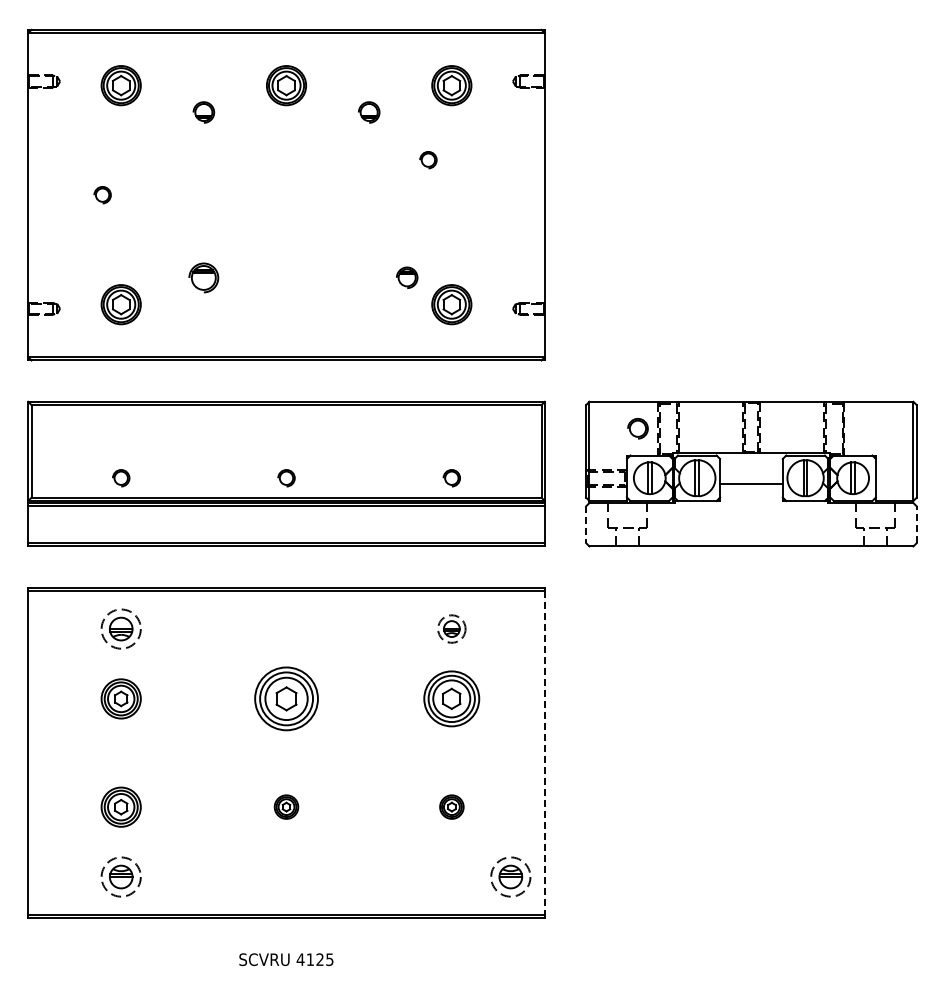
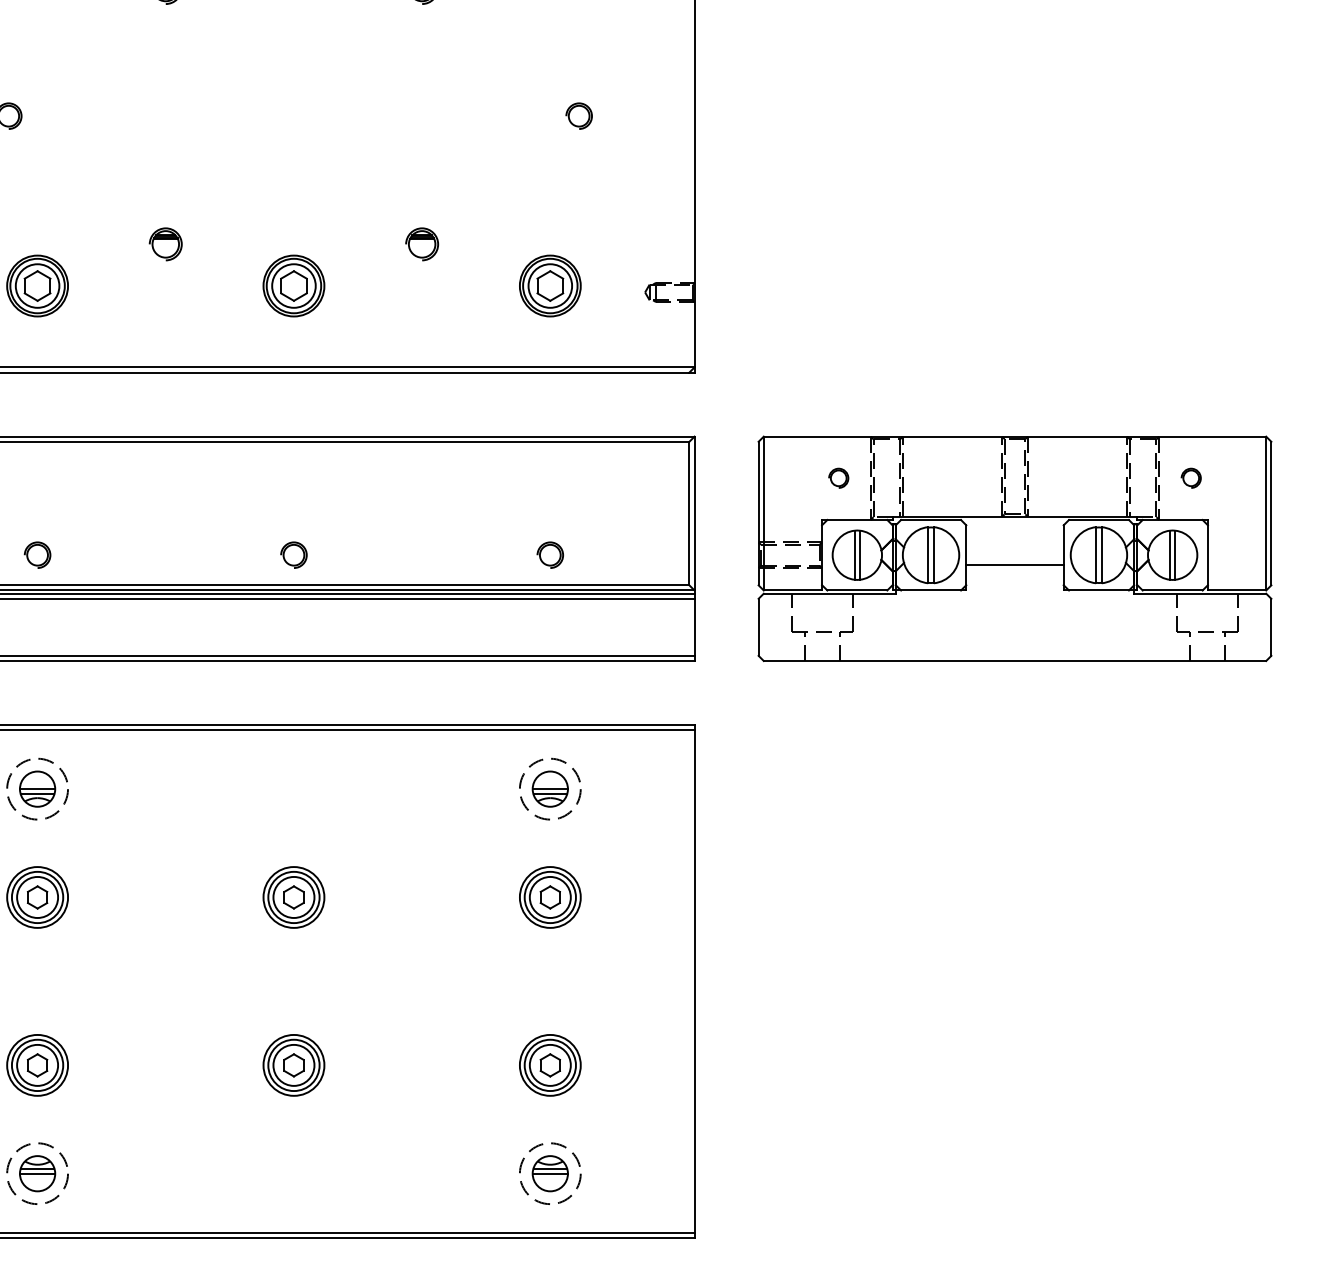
part: (428, 160) -> (579, 116), moved
part: (203, 277) -> (165, 243), size x0.71
part: (407, 277) -> (422, 243), moved
part: (286, 304) -> (293, 285), added
part: (637, 428) -> (838, 478), size x0.62
part: (865, 428) -> (1191, 478), added
line: (916, 524) -> (1270, 626), dashed -> solid
line: (586, 525) -> (759, 628), dashed -> solid
part: (451, 628) -> (549, 788), size x1.43
part: (286, 698) -> (293, 896), size x0.62
part: (451, 698) -> (549, 896), size x0.71
line: (544, 753) -> (694, 982), dashed -> solid
part: (286, 806) -> (293, 1064), size x1.67
part: (451, 806) -> (549, 1064), size x1.67
part: (510, 876) -> (549, 1172), moved

